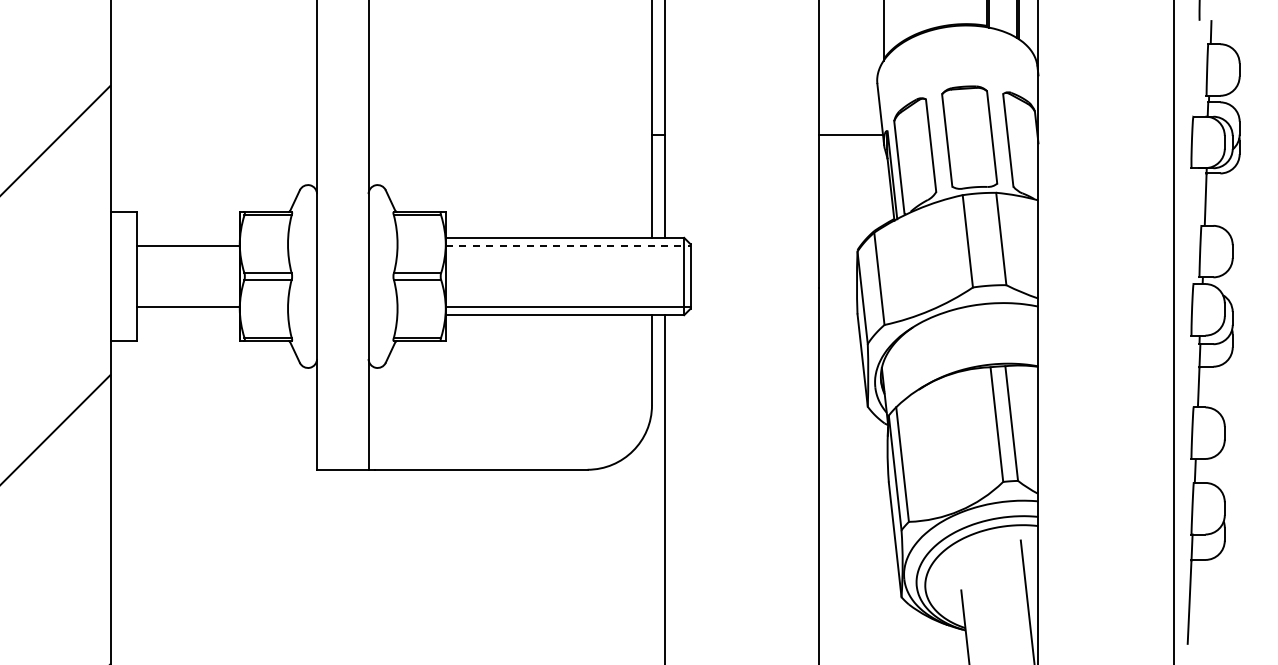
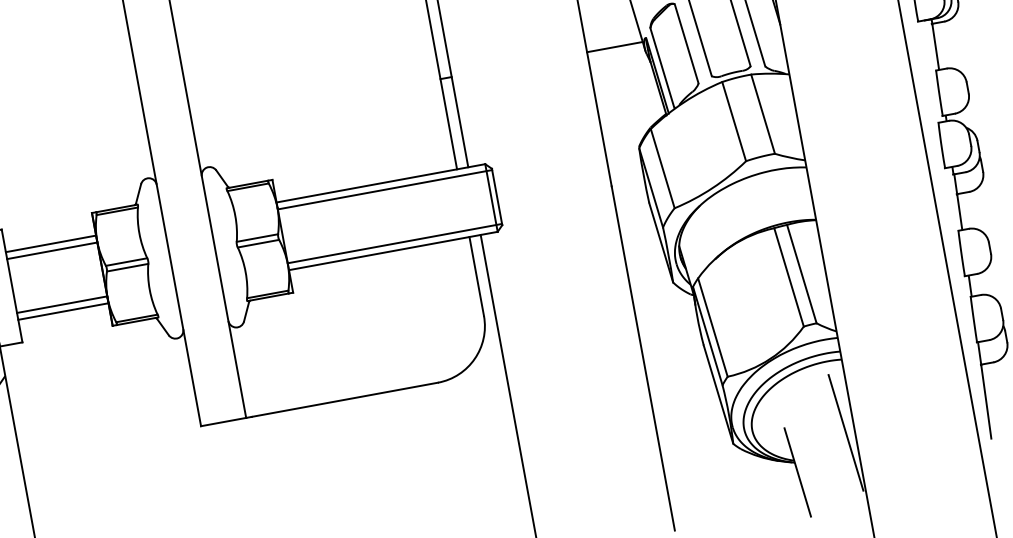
line: (187, 237) -> (50, 243), added
line: (568, 245) -> (385, 189), dashed -> solid
line: (187, 315) -> (62, 311), added

